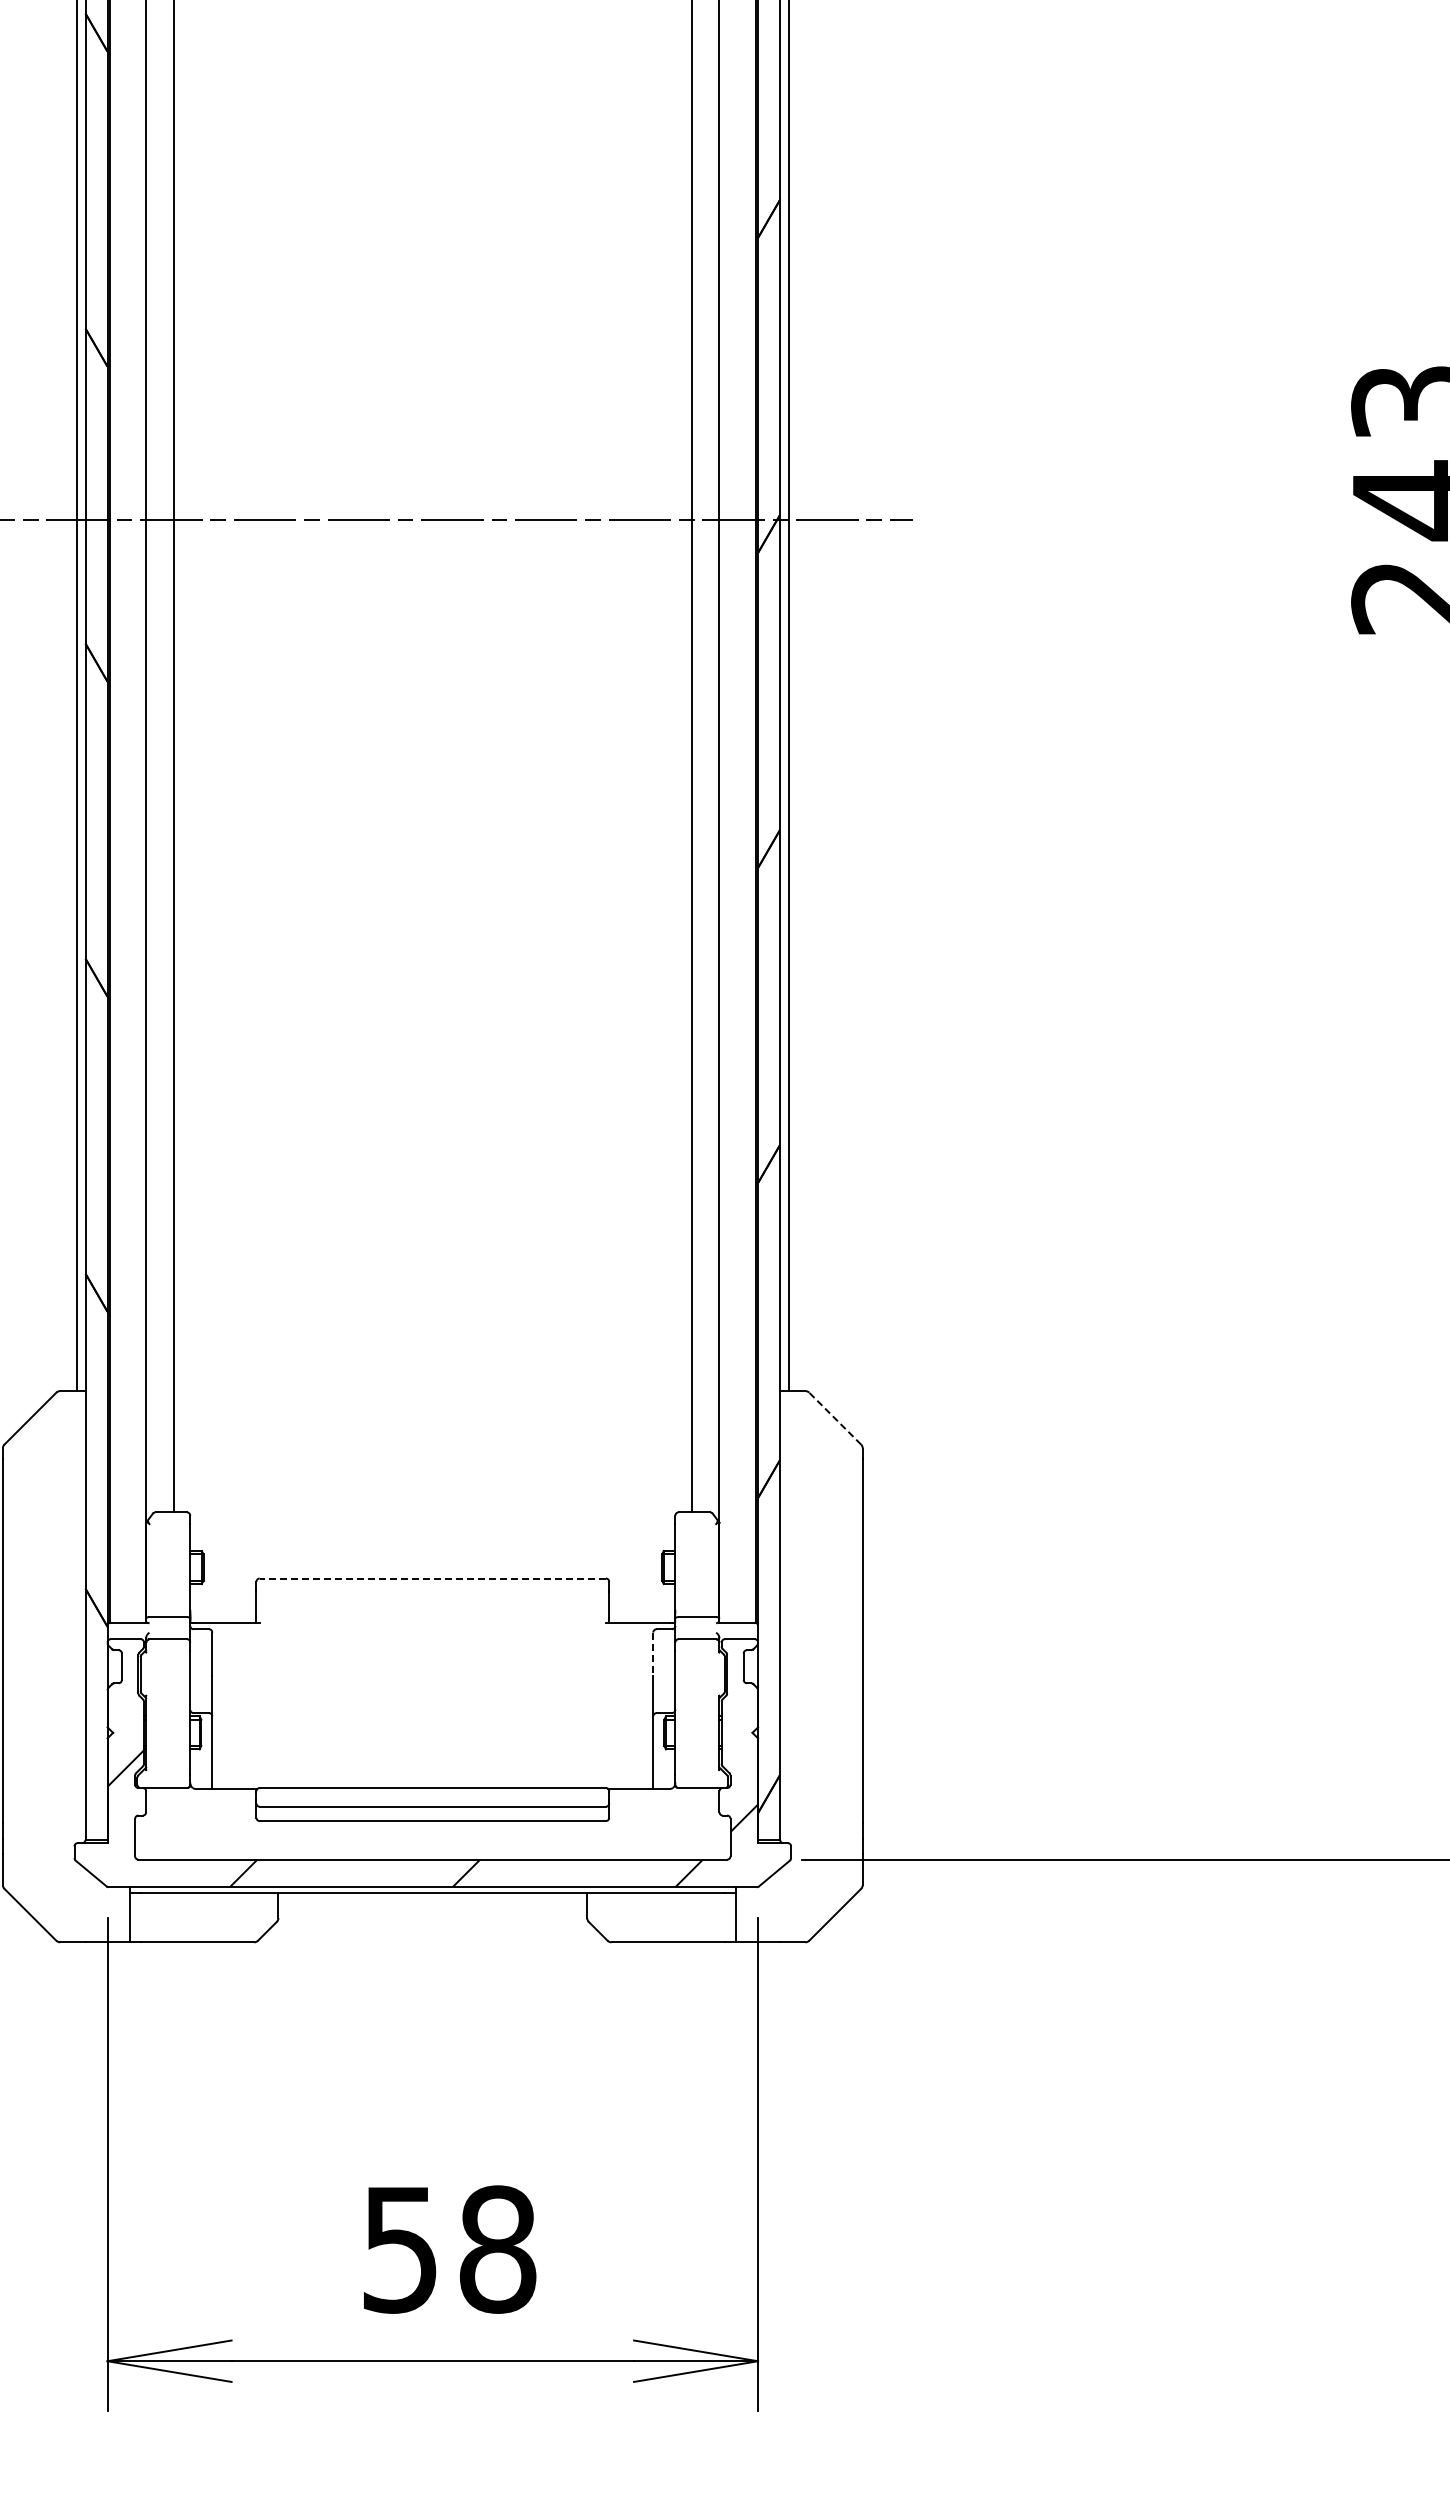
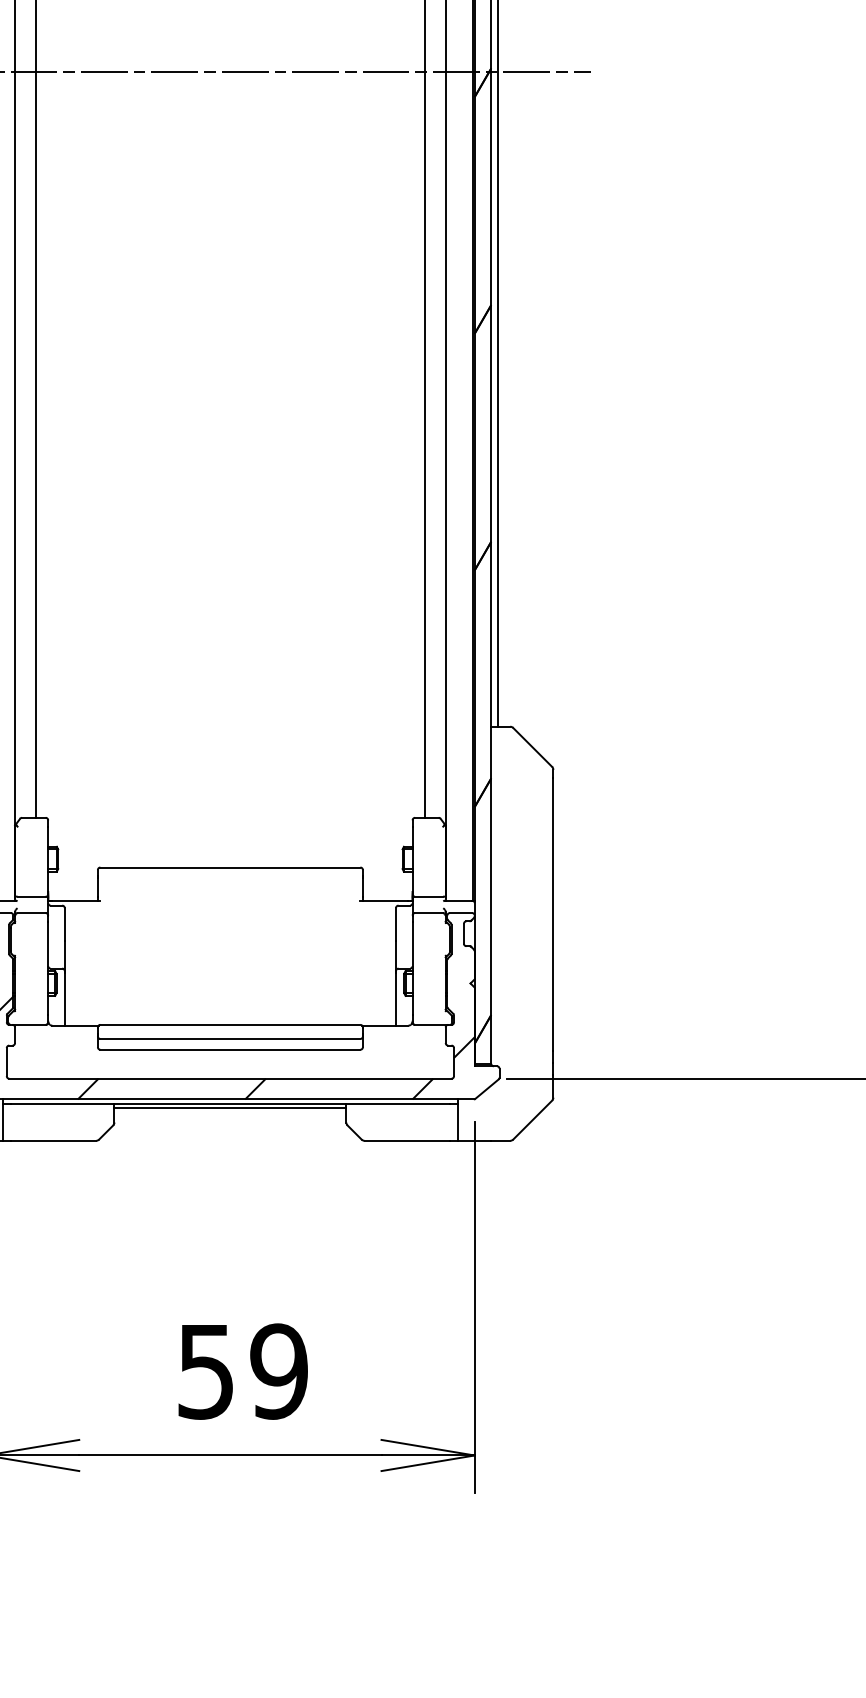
line: (835, 1418) -> (532, 747), dashed -> solid
line: (432, 1578) -> (230, 867), dashed -> solid
line: (653, 1654) -> (396, 924), dashed -> solid
line: (432, 1898) -> (230, 1107), added
text: (497, 2249) -> (278, 1371), 58 -> 59

